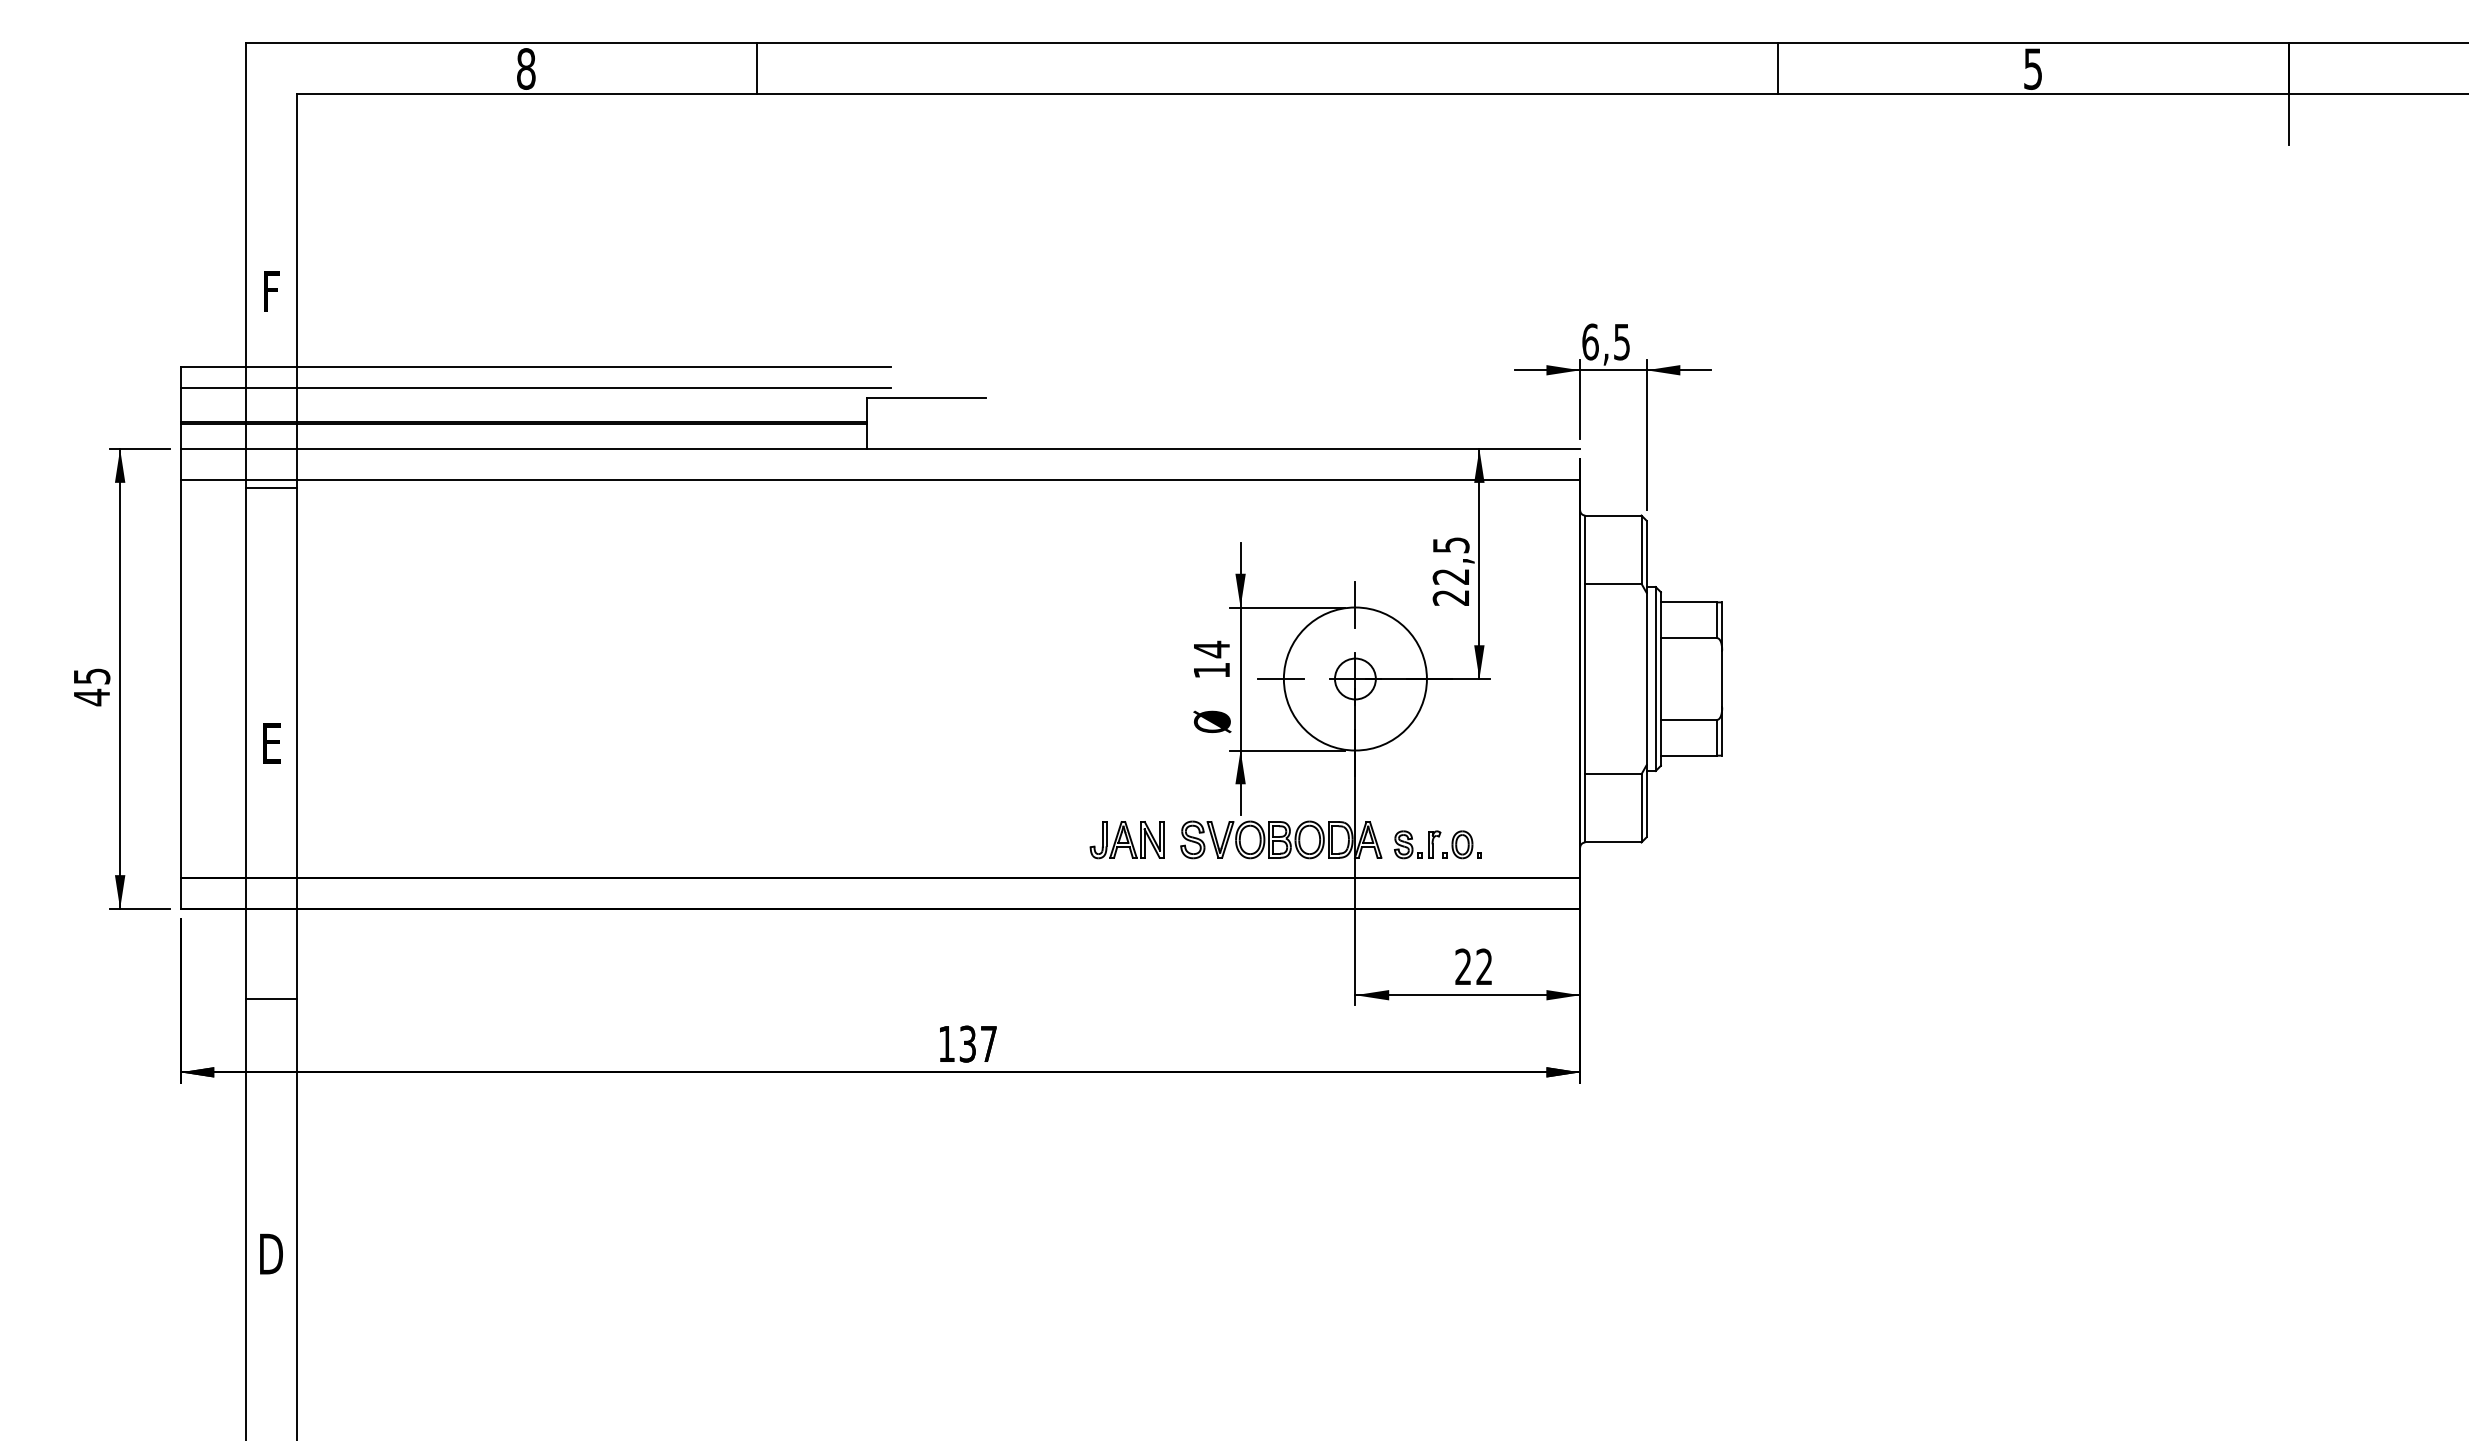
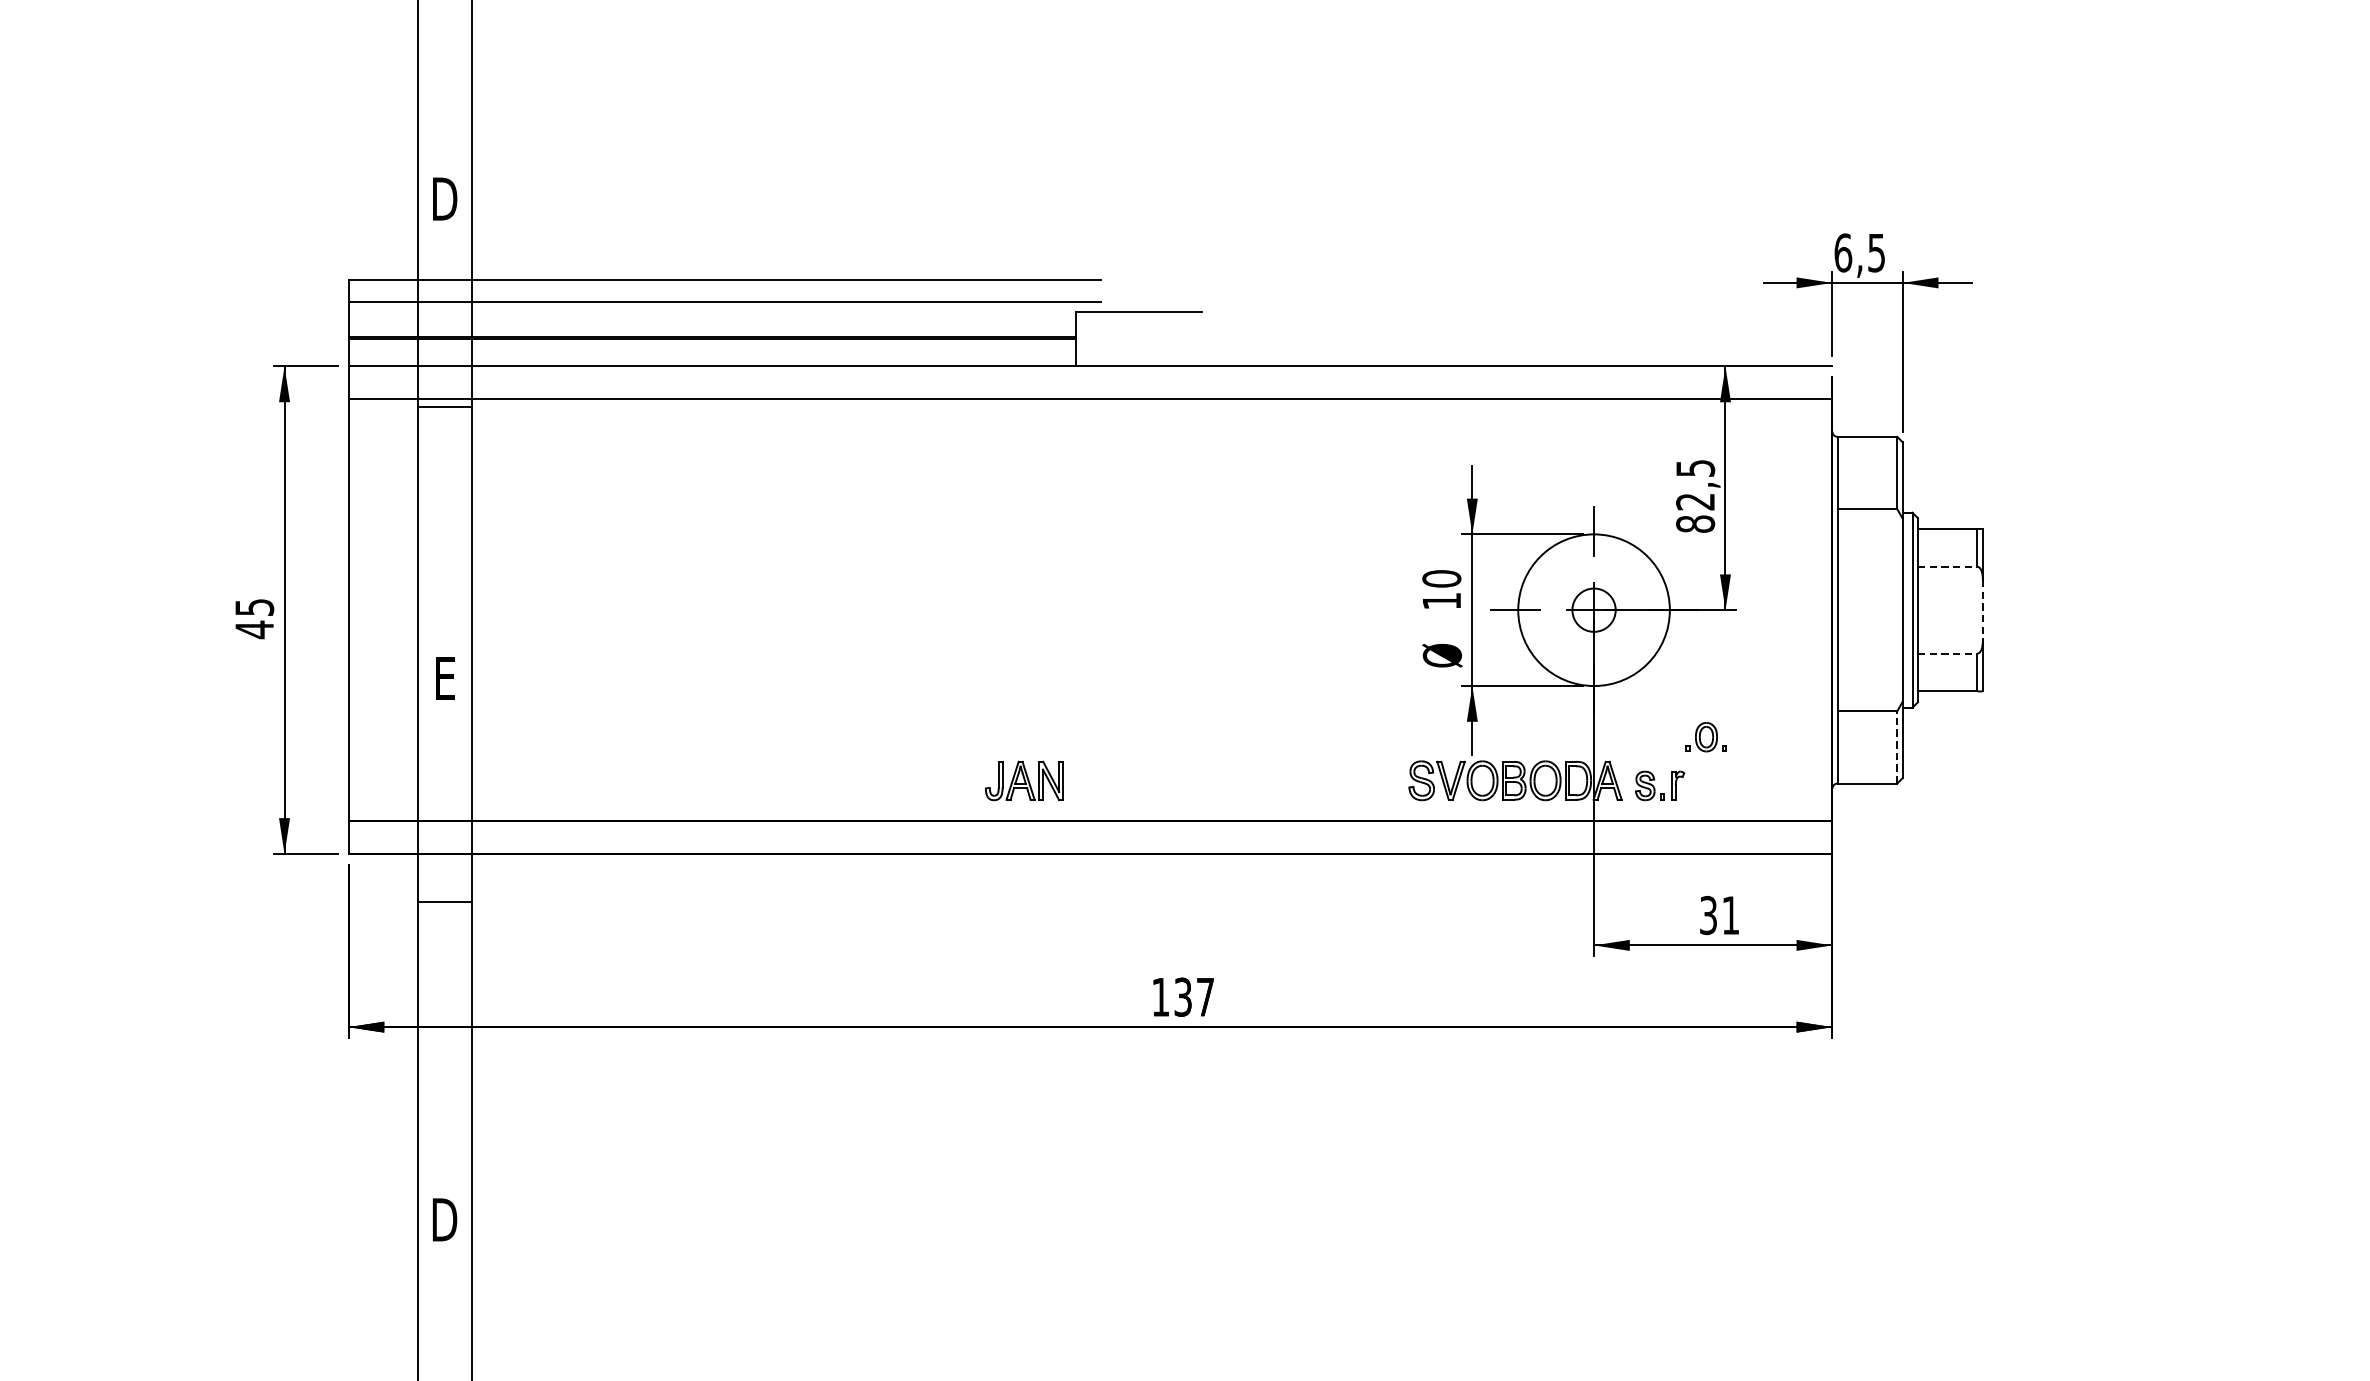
text: (271, 291) -> (444, 199), F -> D
text: (1450, 597) -> (1694, 523), 22,5 -> 82,5
line: (1689, 638) -> (1948, 567), solid -> dashed
text: (1211, 649) -> (1441, 578), 14 -> 10
line: (1722, 679) -> (1983, 610), solid -> dashed
line: (1689, 719) -> (1948, 653), solid -> dashed
line: (1641, 807) -> (1897, 746), solid -> dashed
part: (1126, 840) -> (1023, 781), moved
part: (1461, 844) -> (1705, 736), moved
text: (1473, 966) -> (1719, 914), 22 -> 31
line: (270, 998) -> (443, 902), moved

